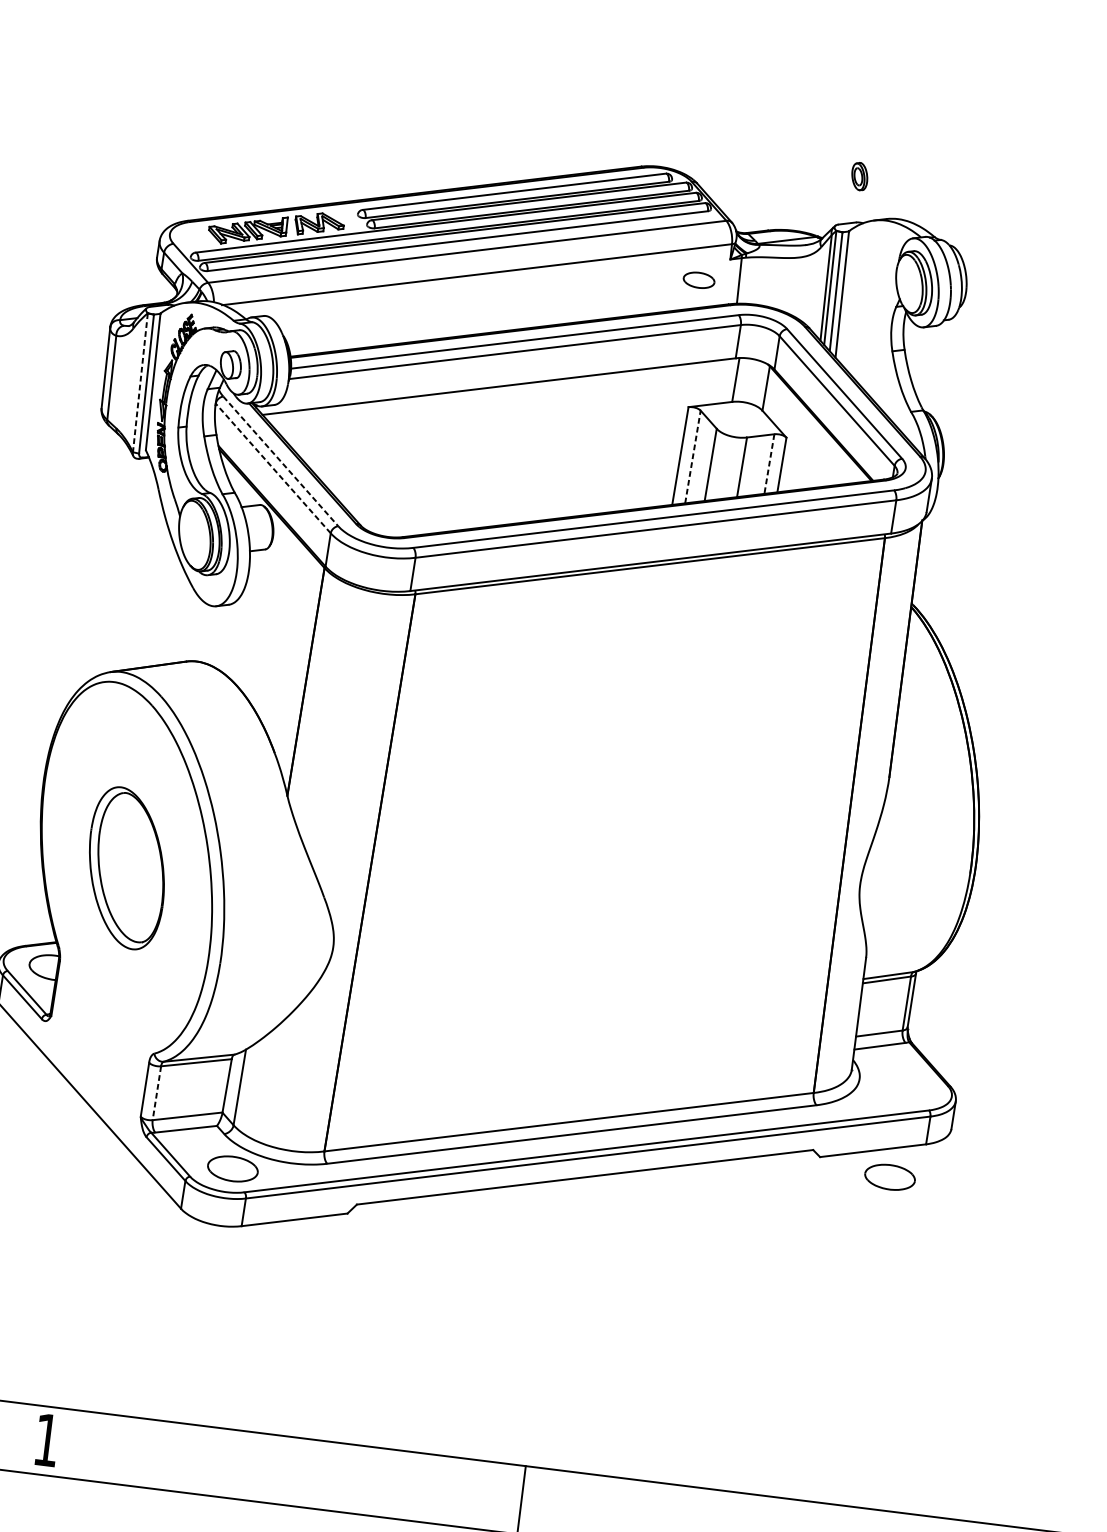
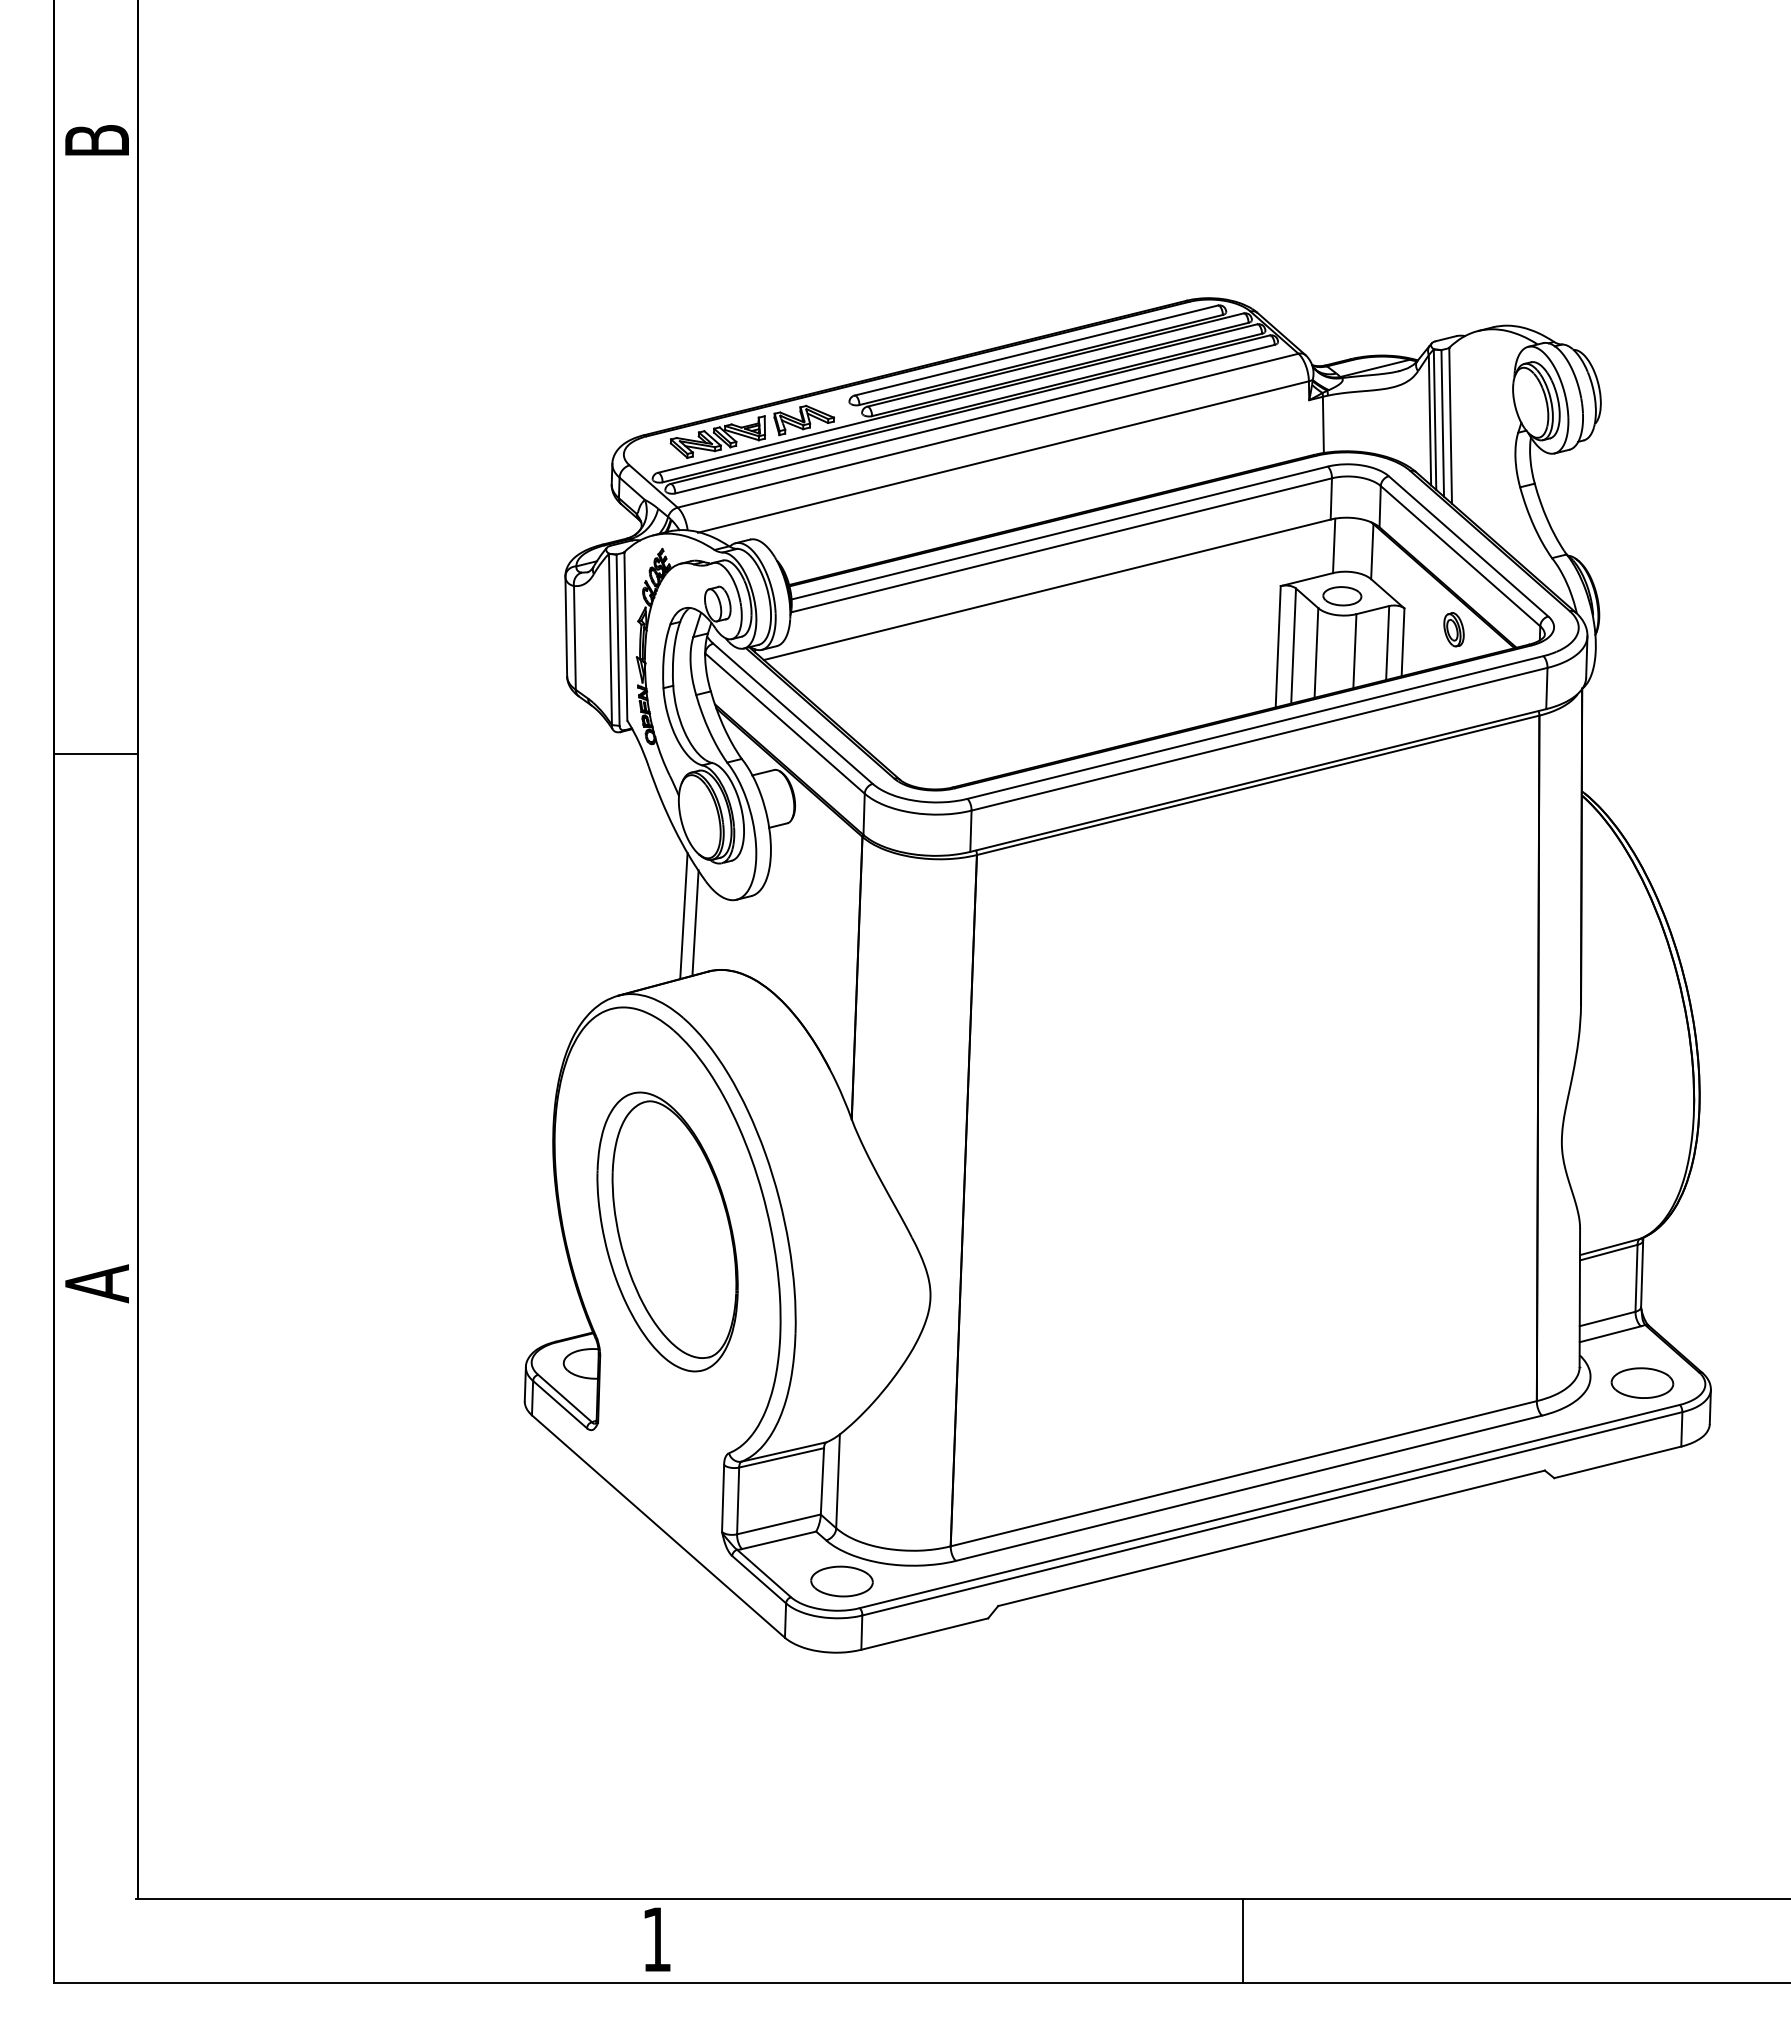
part: (859, 176) -> (1453, 629), moved
part: (699, 280) -> (1342, 596), moved
line: (140, 382) -> (610, 639), dashed -> solid
line: (692, 457) -> (1293, 646), dashed -> solid
line: (281, 461) -> (793, 714), dashed -> solid
line: (769, 464) -> (1387, 643), dashed -> solid
line: (272, 468) -> (784, 723), dashed -> solid
line: (171, 613) -> (683, 915), added
line: (180, 620) -> (695, 922), added
part: (126, 867) -> (667, 1231), size x1.43
line: (157, 1093) -> (738, 1501), dashed -> solid
part: (890, 1176) -> (1642, 1382), moved

